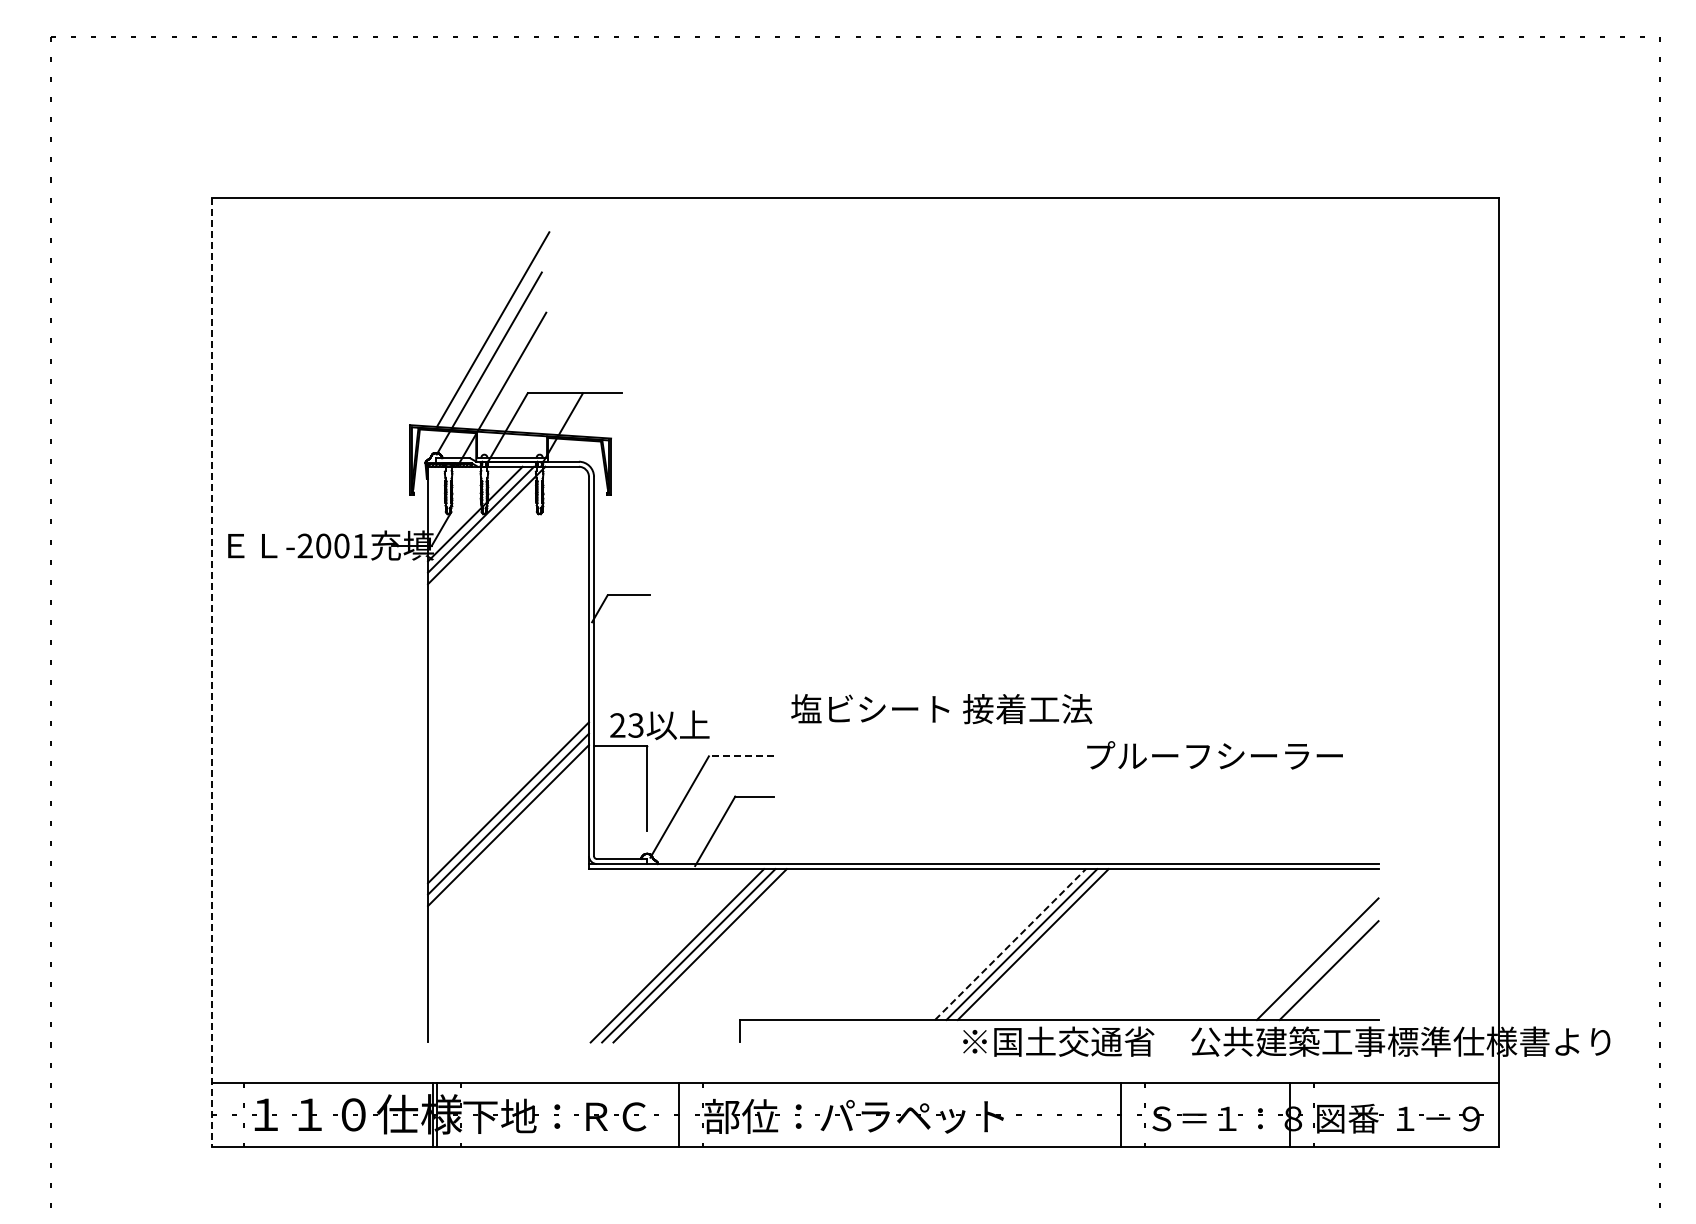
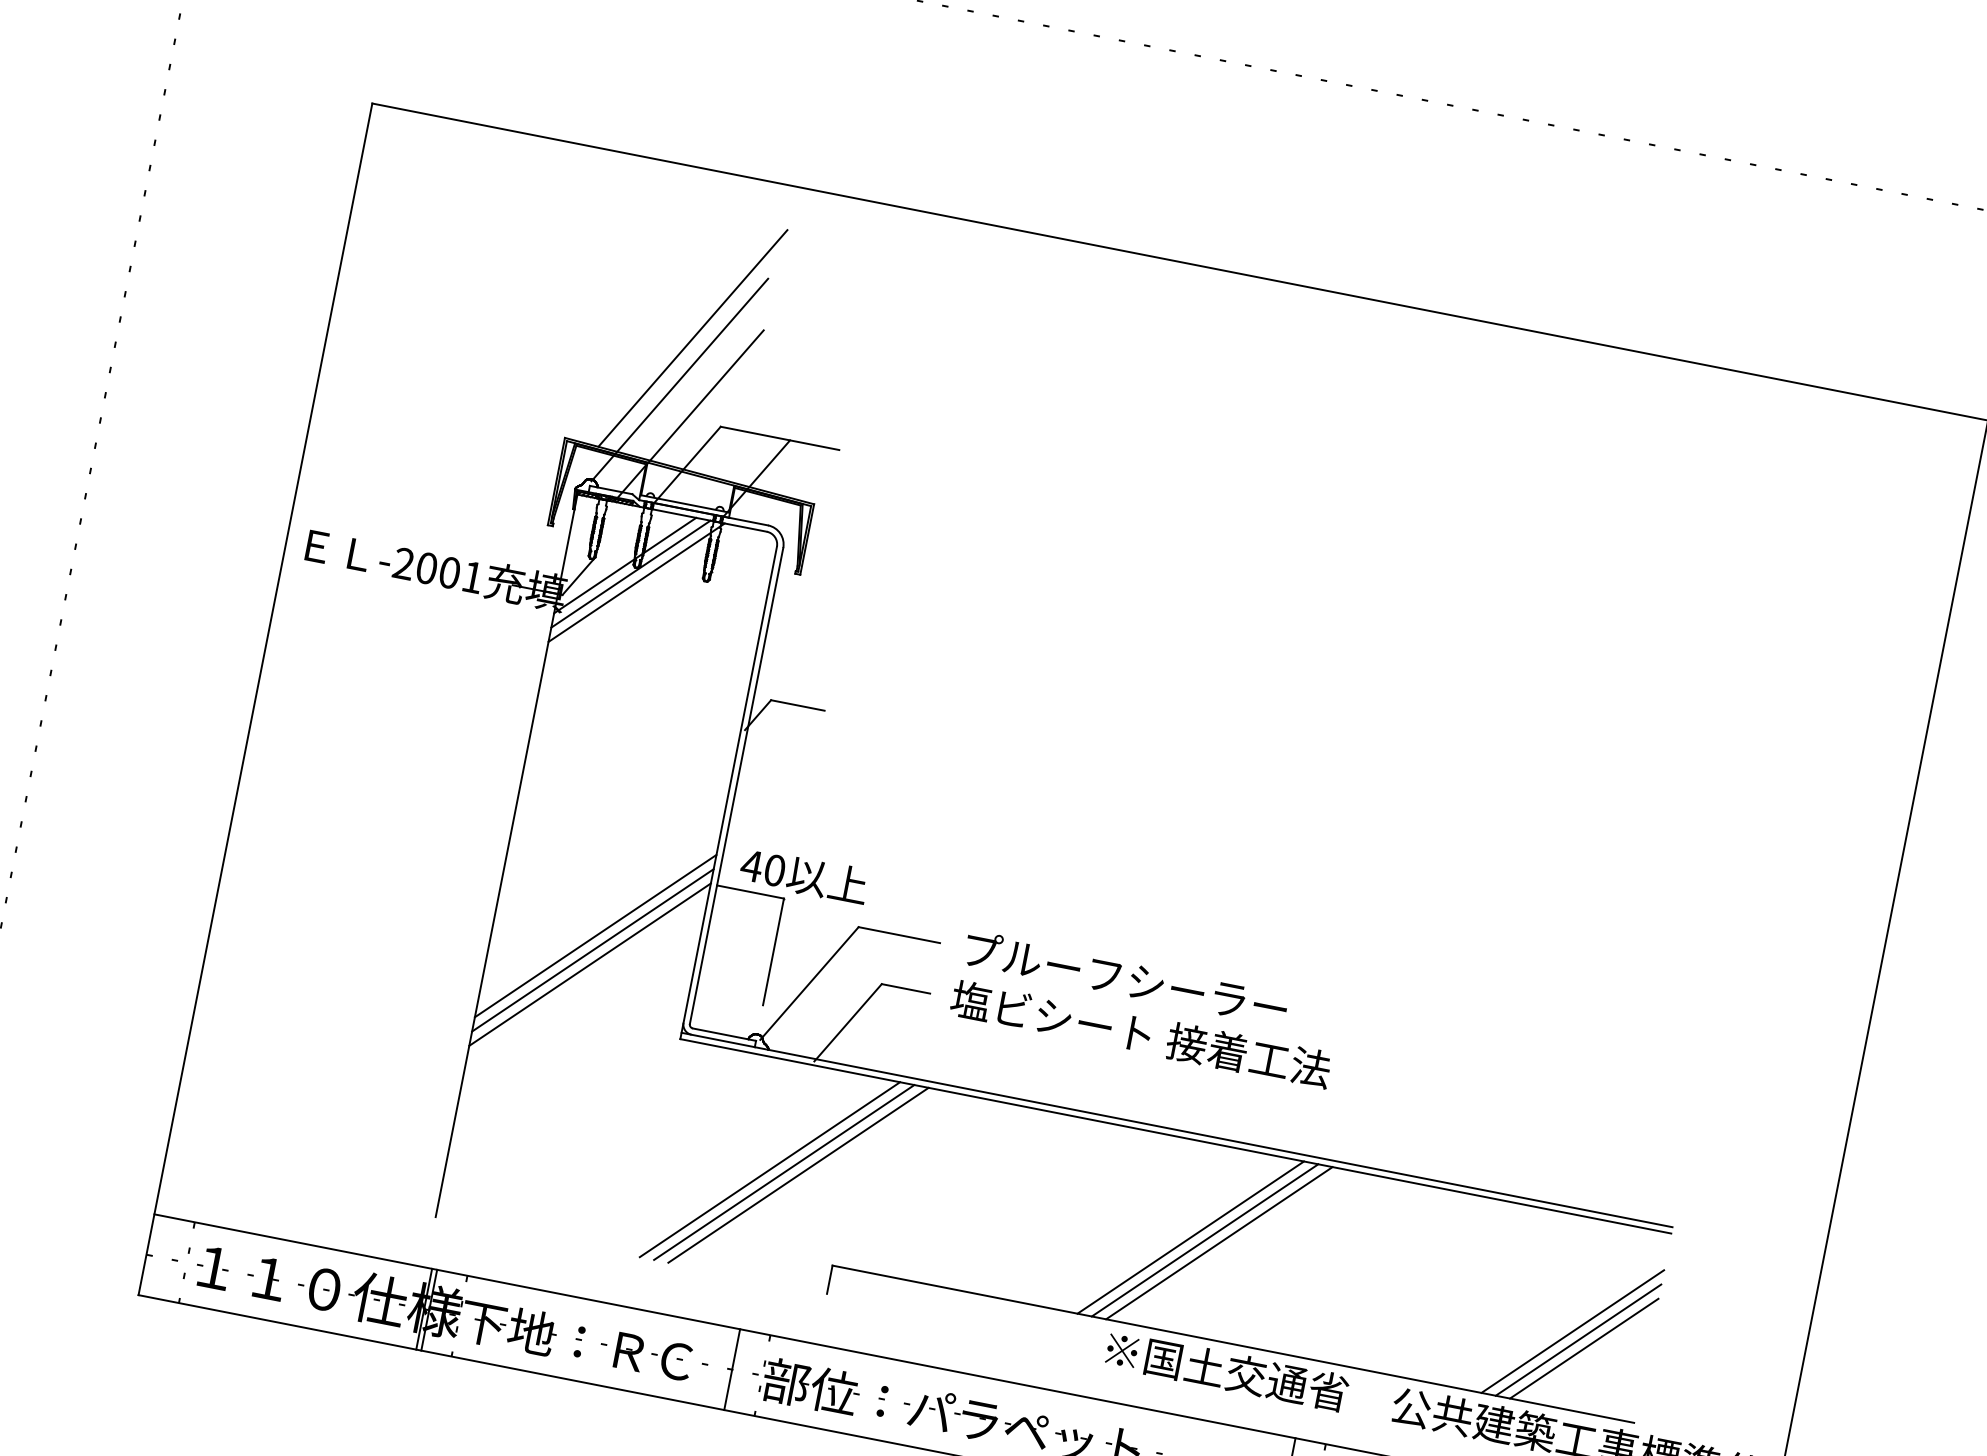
line: (211, 672) -> (255, 699), dashed -> solid
text: (941, 709) -> (1140, 1034), moved
text: (626, 725) -> (762, 868), 23 -> 40
text: (1214, 755) -> (1125, 978), moved
line: (740, 756) -> (898, 935), dashed -> solid
line: (1010, 944) -> (1190, 1237), dashed -> solid
line: (1323, 964) -> (1578, 1339), added

